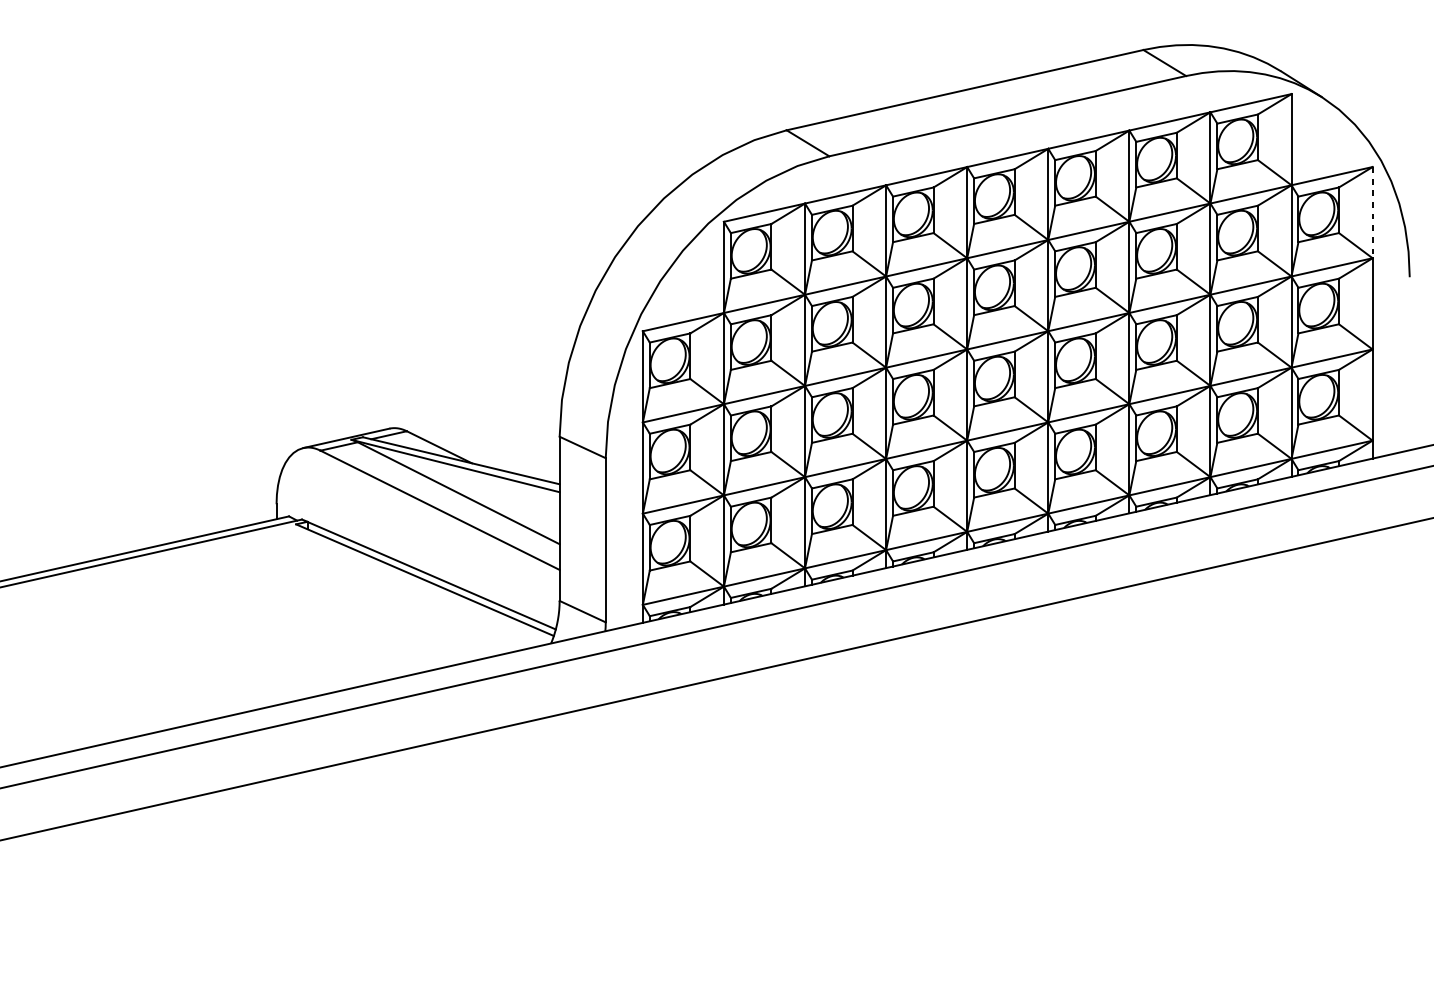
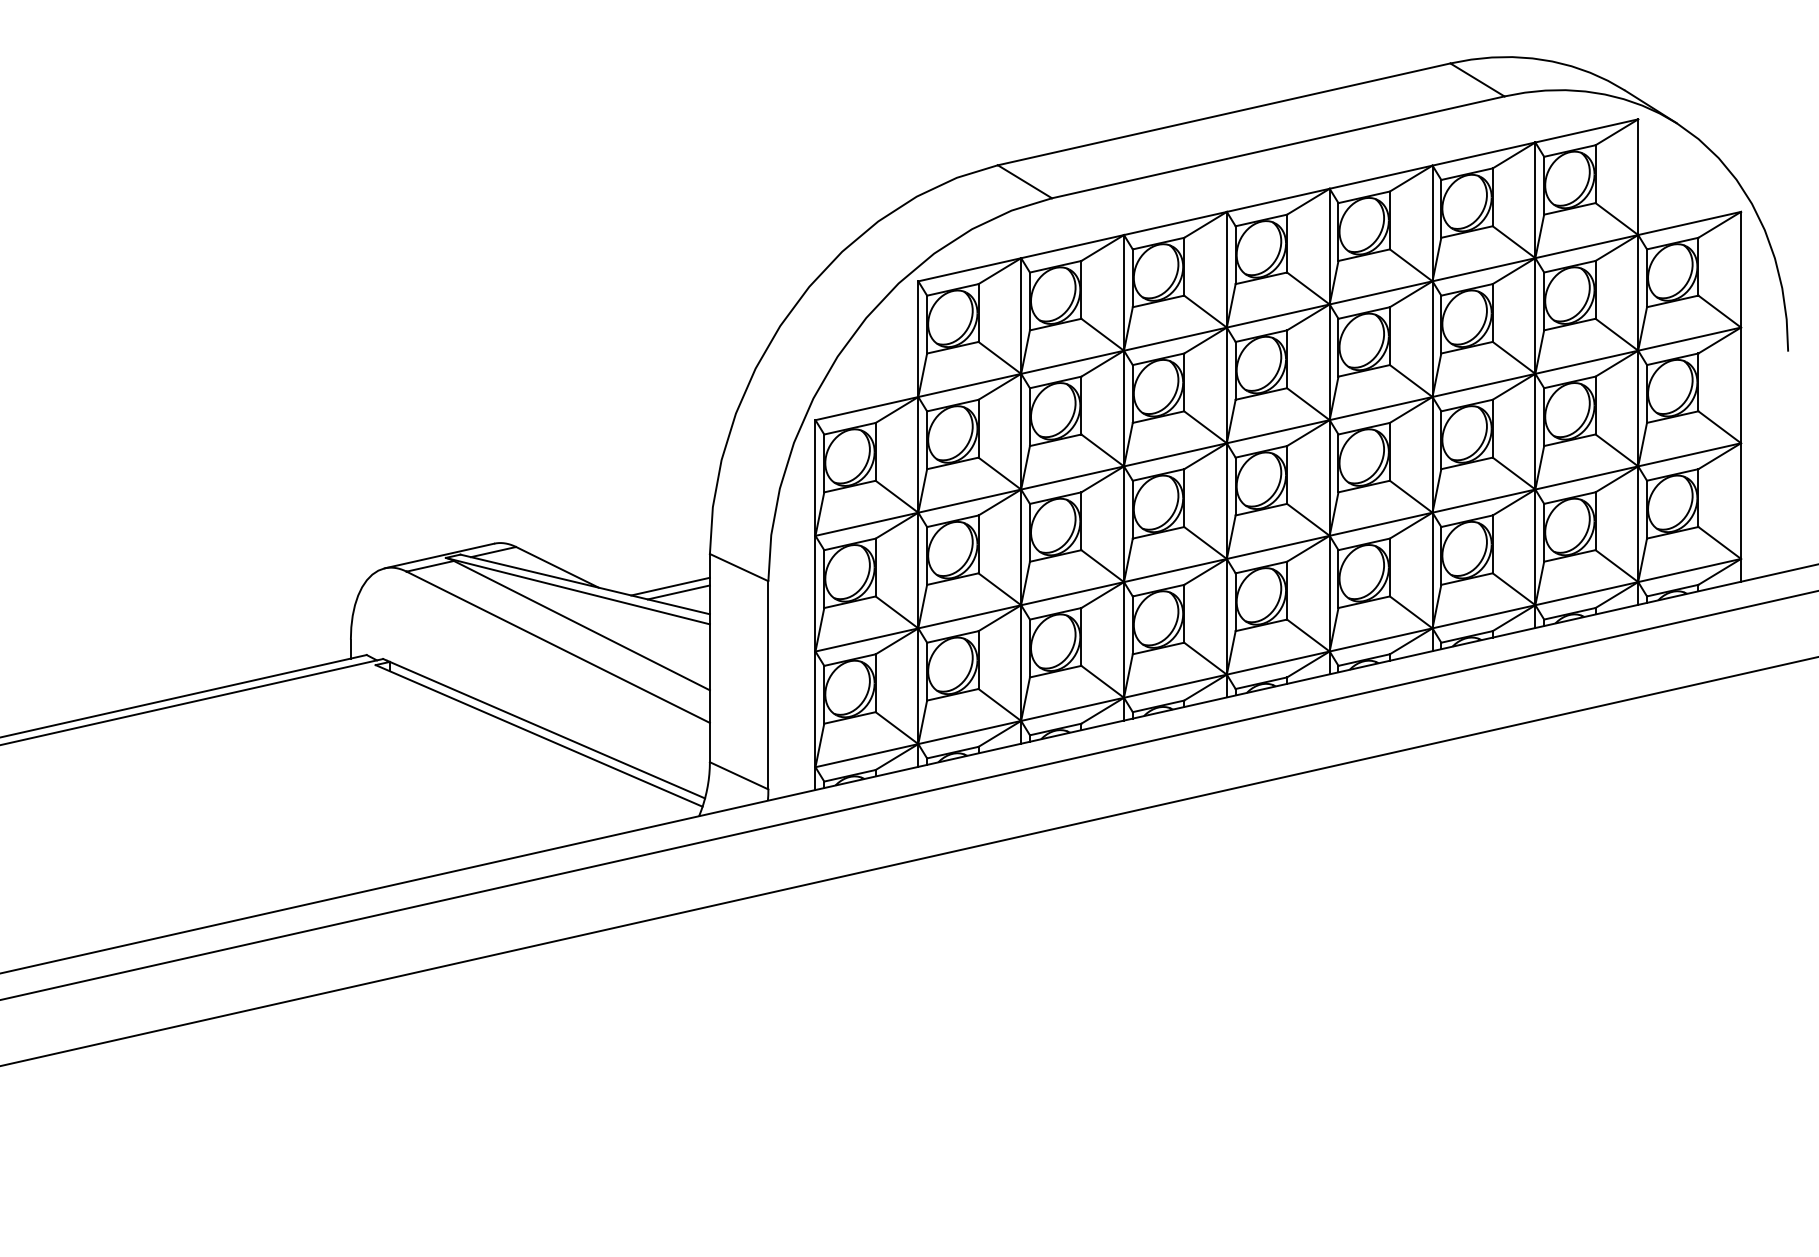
line: (1372, 212) -> (1741, 269), dashed -> solid
line: (528, 462) -> (670, 586), added
line: (534, 467) -> (678, 592), added

